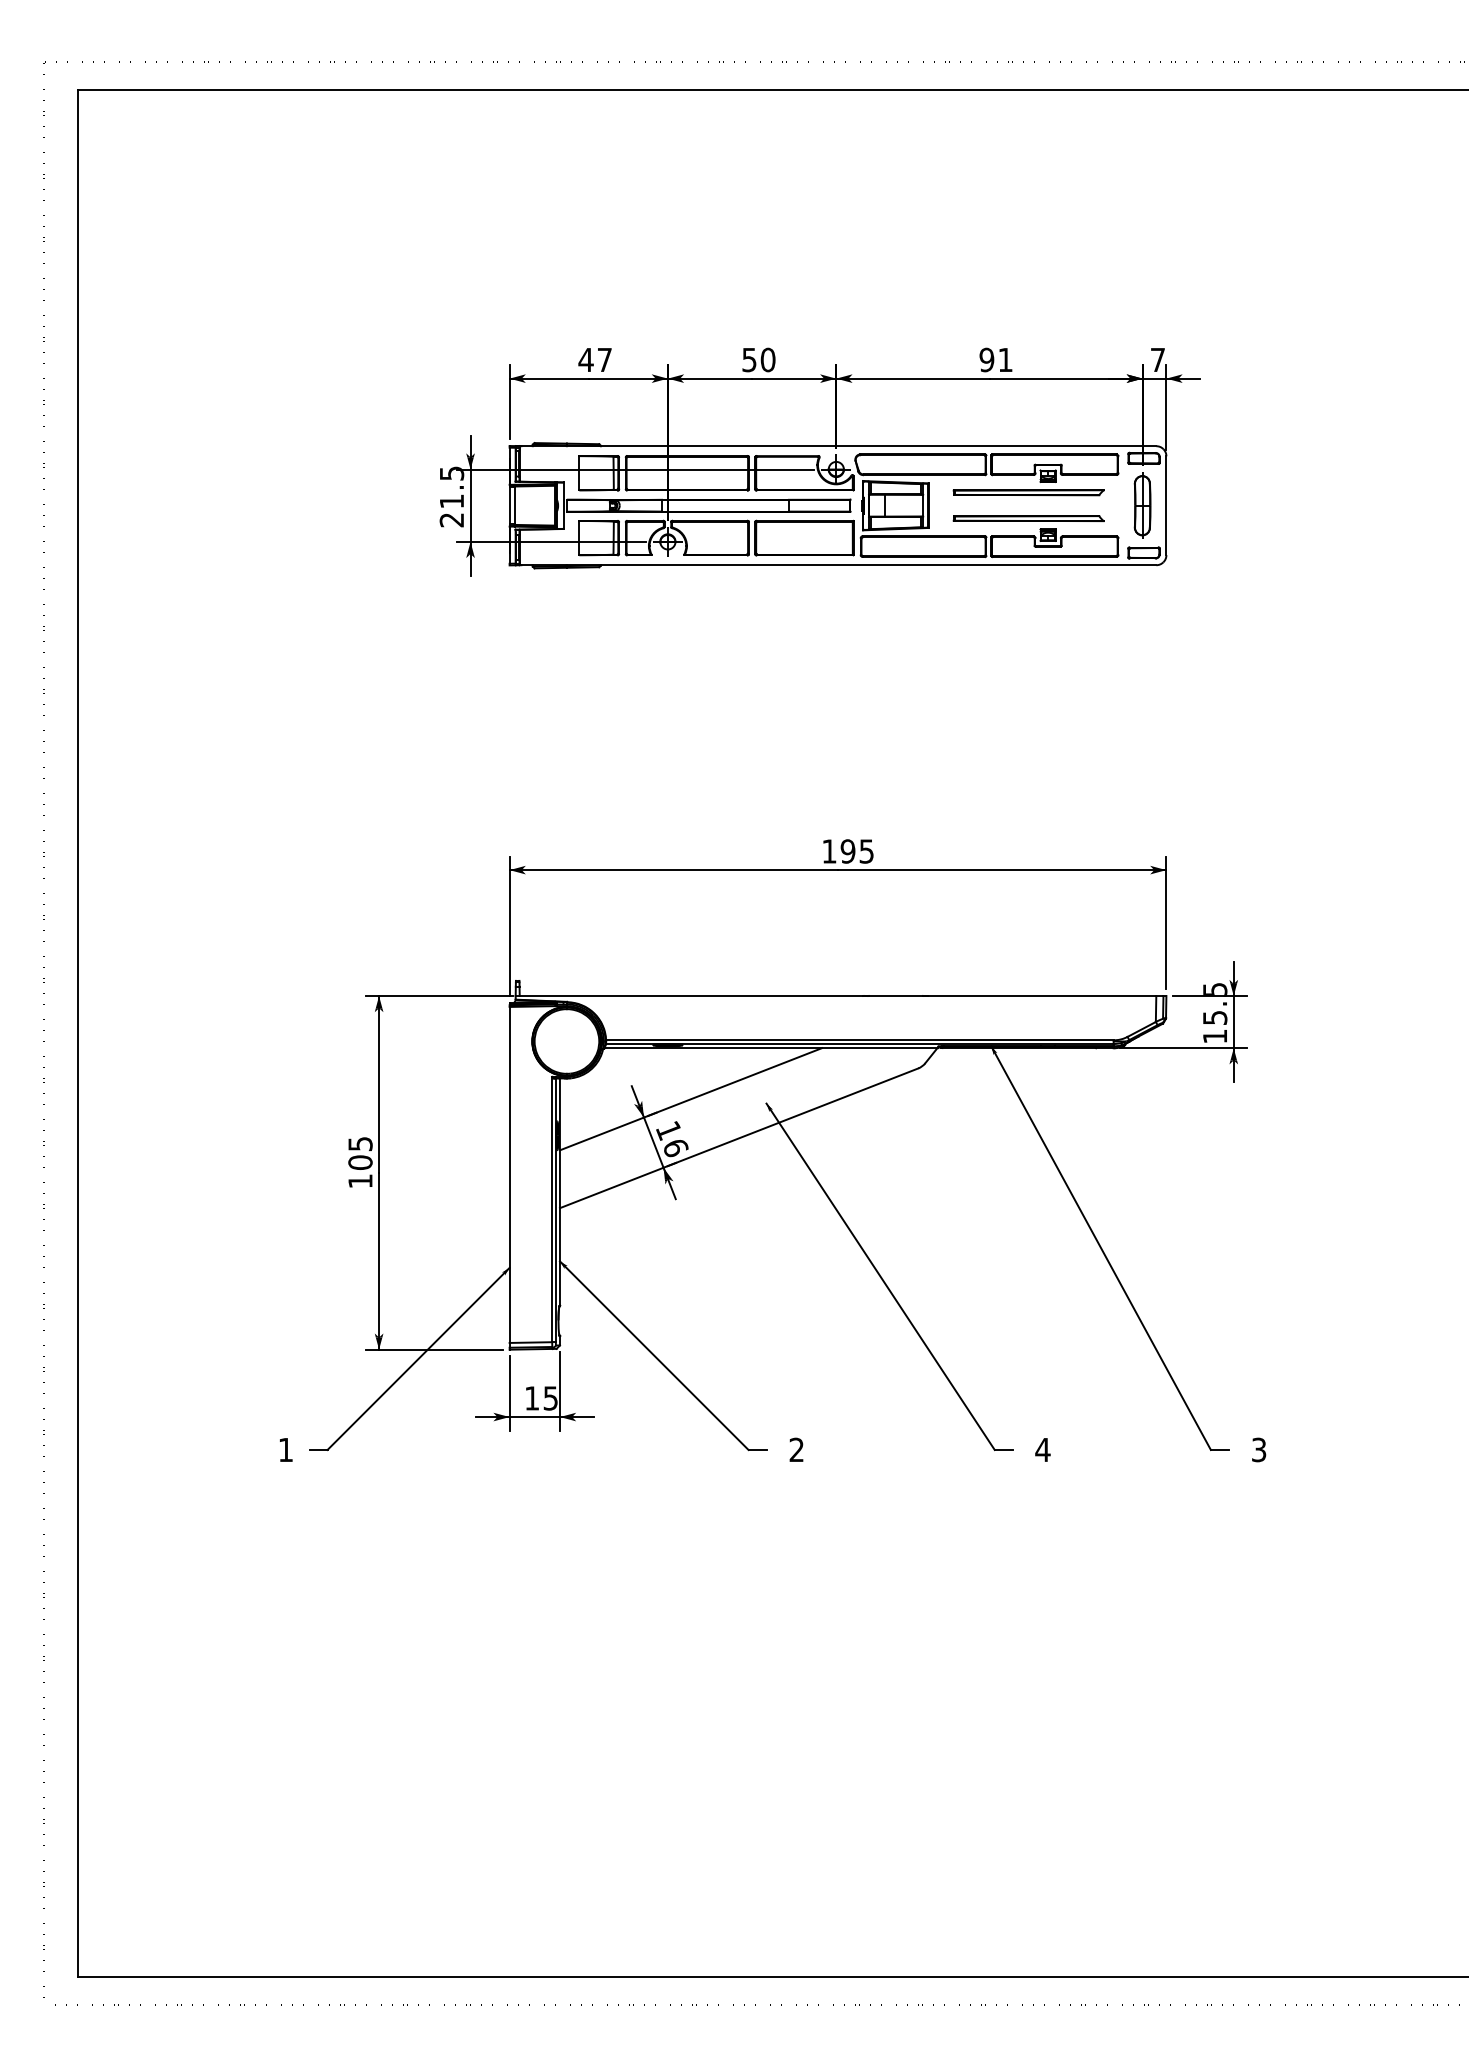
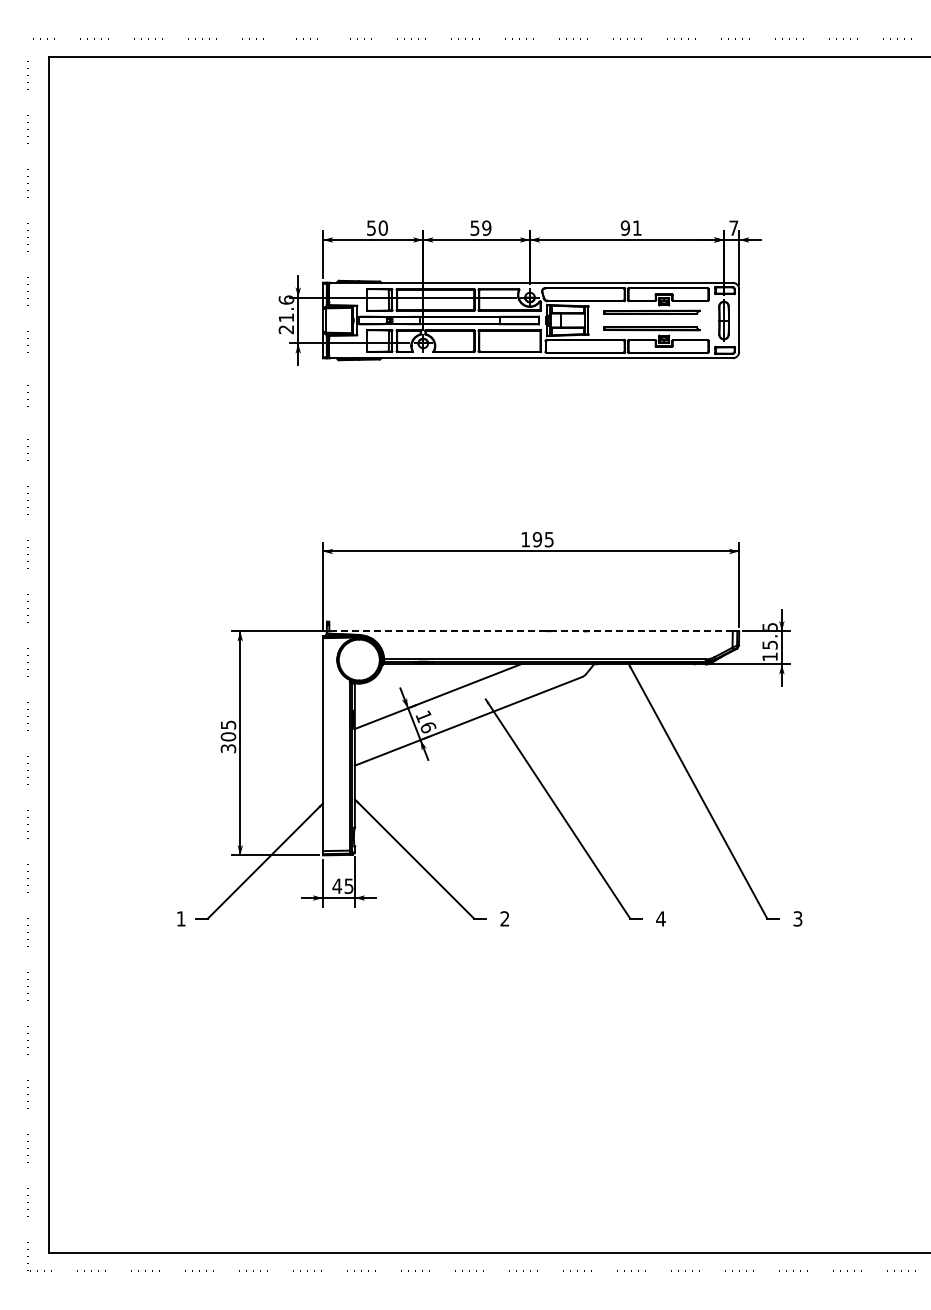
text: (594, 358) -> (376, 227), 47 -> 50
text: (767, 358) -> (486, 227), 50 -> 59
text: (452, 472) -> (286, 299), 21.5 -> 21.6
line: (838, 996) -> (531, 631), solid -> dashed
text: (360, 1181) -> (228, 748), 105 -> 305
text: (532, 1397) -> (337, 885), 15 -> 45

